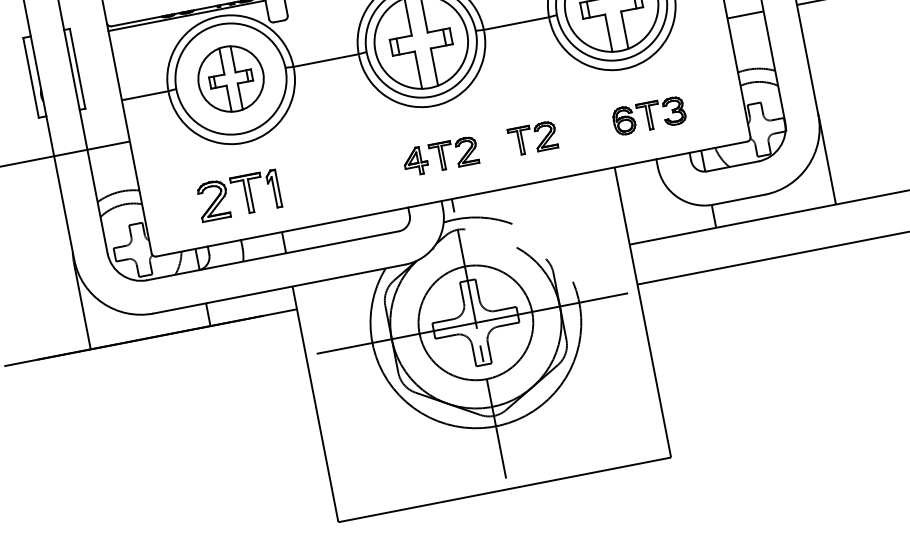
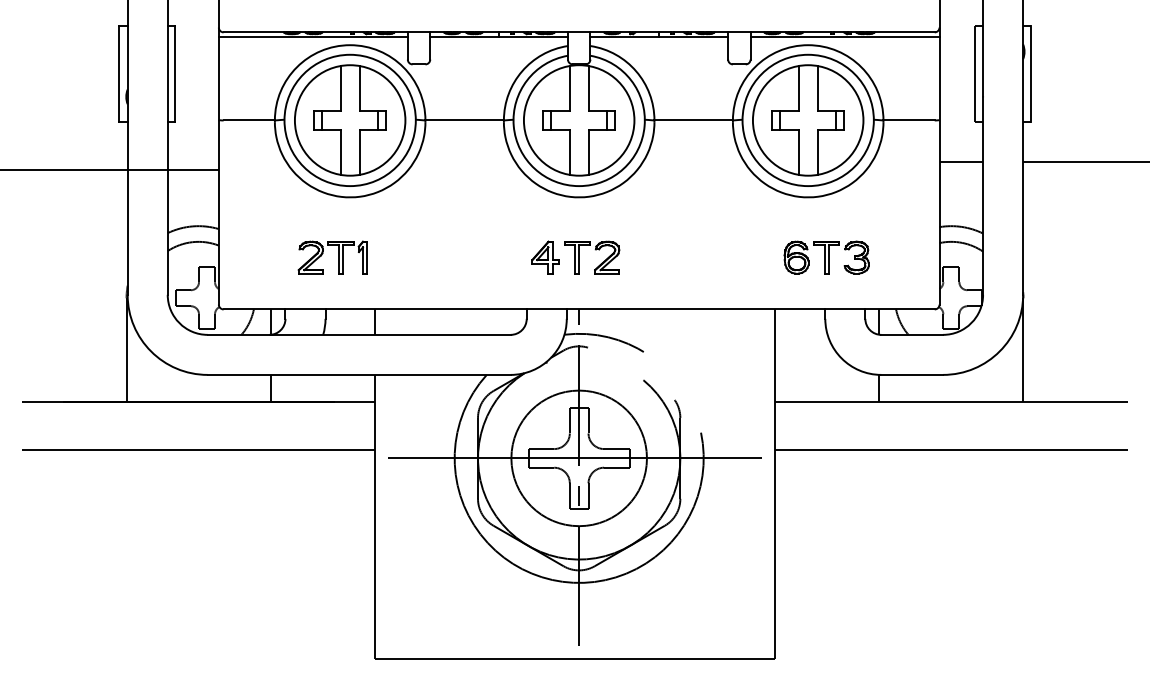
part: (231, 79) -> (350, 120), size x1.43
part: (534, 132) -> (690, 250), removed
part: (238, 195) -> (332, 257), size x0.71
line: (158, 377) -> (198, 450), added

